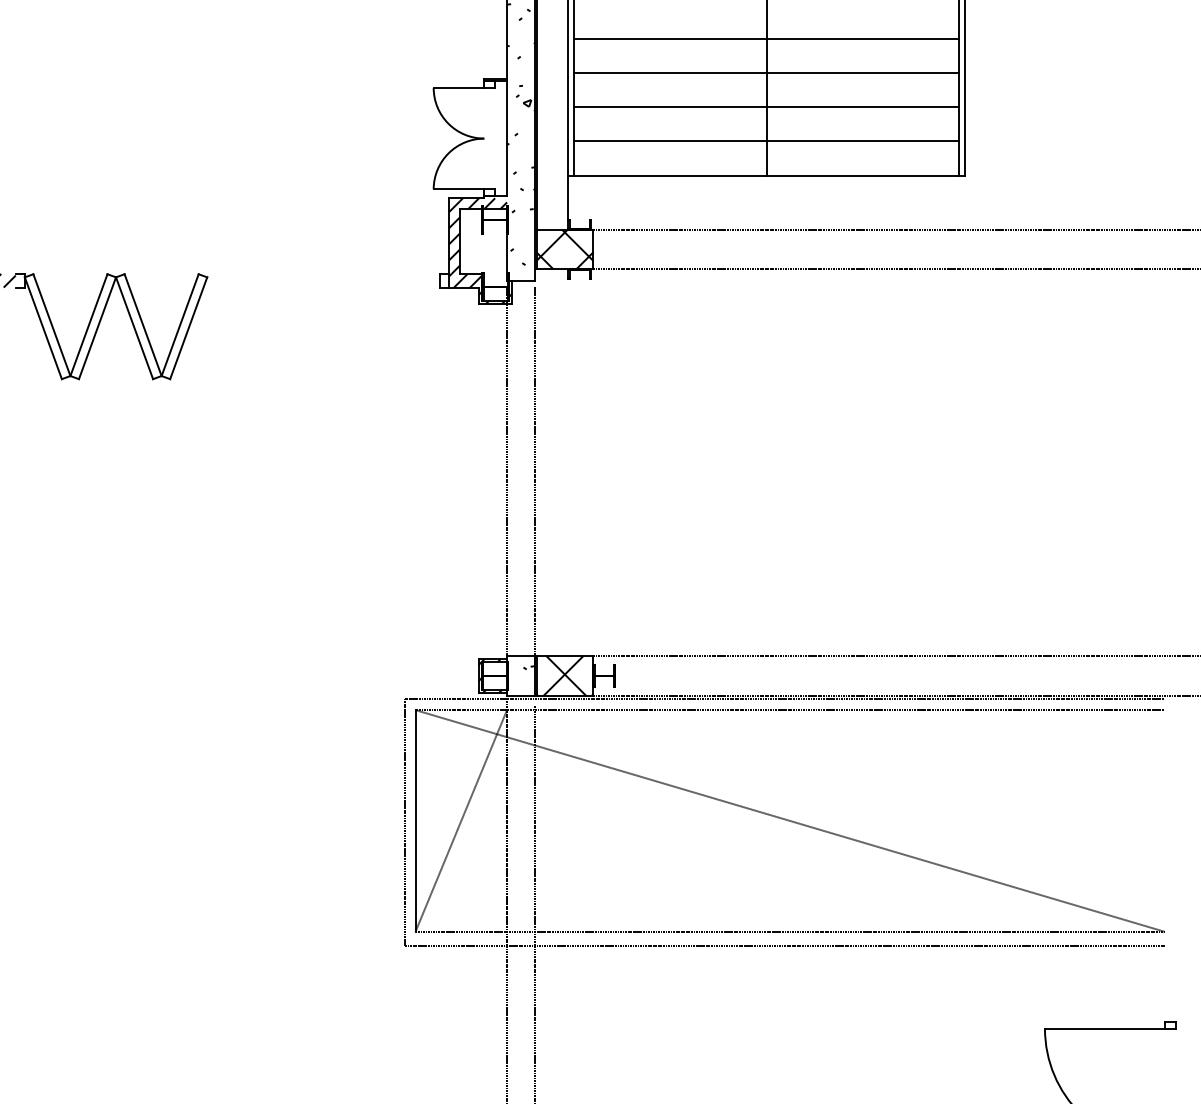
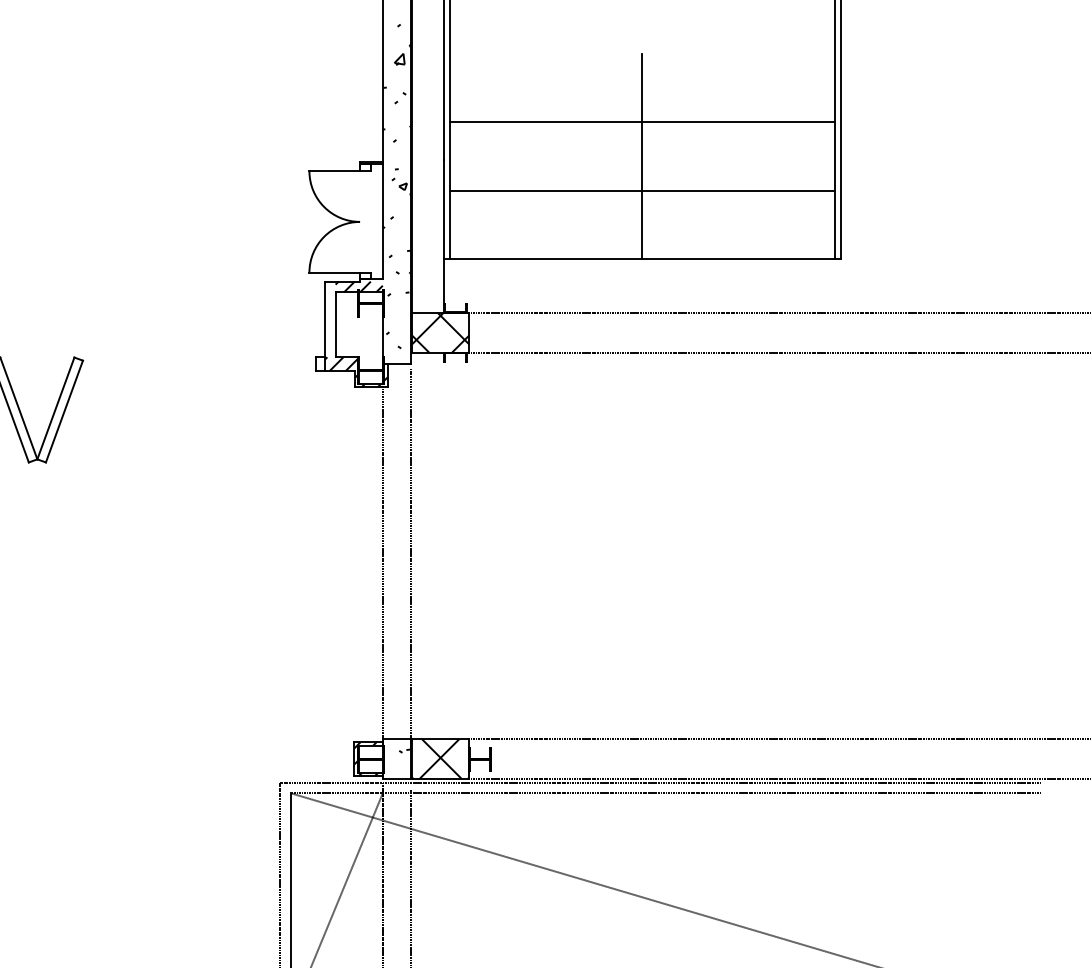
line: (766, 73) -> (642, 156), removed
line: (766, 141) -> (642, 224), removed
hatch: (454, 237) -> (330, 320), removed

